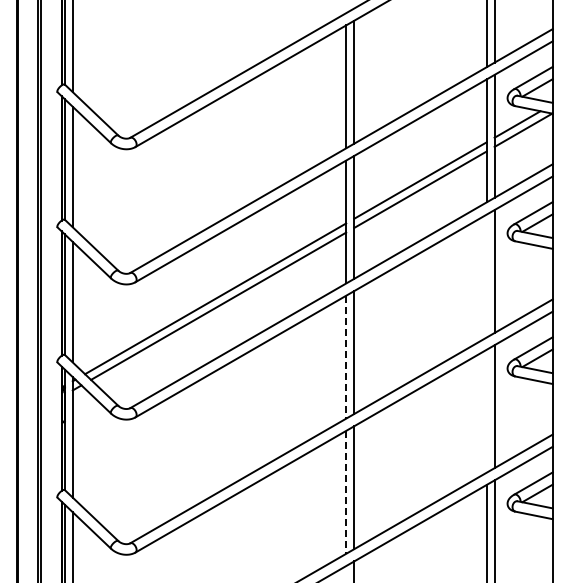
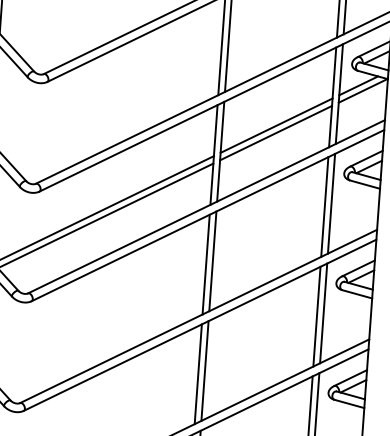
line: (486, 275) -> (324, 206), added
line: (346, 357) -> (206, 264), dashed -> solid
line: (486, 410) -> (316, 316), added
line: (346, 492) -> (198, 374), dashed -> solid

